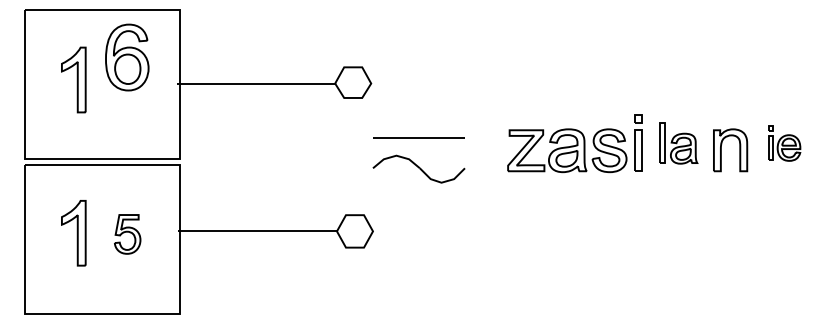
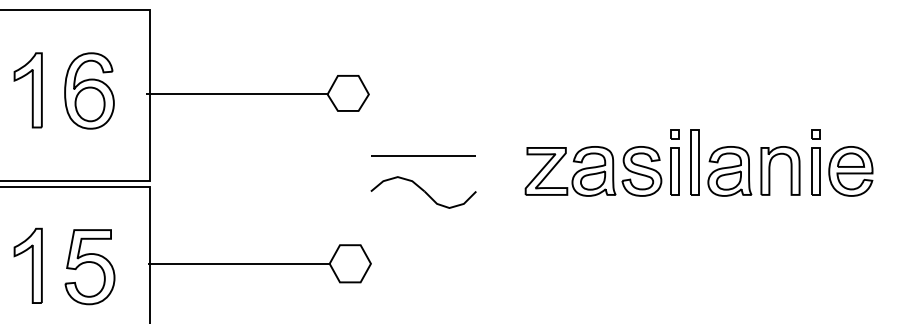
part: (127, 57) -> (89, 90), moved
part: (678, 143) -> (720, 163), size x1.43
part: (784, 143) -> (842, 163), size x1.67
part: (127, 234) -> (89, 267), size x1.67

